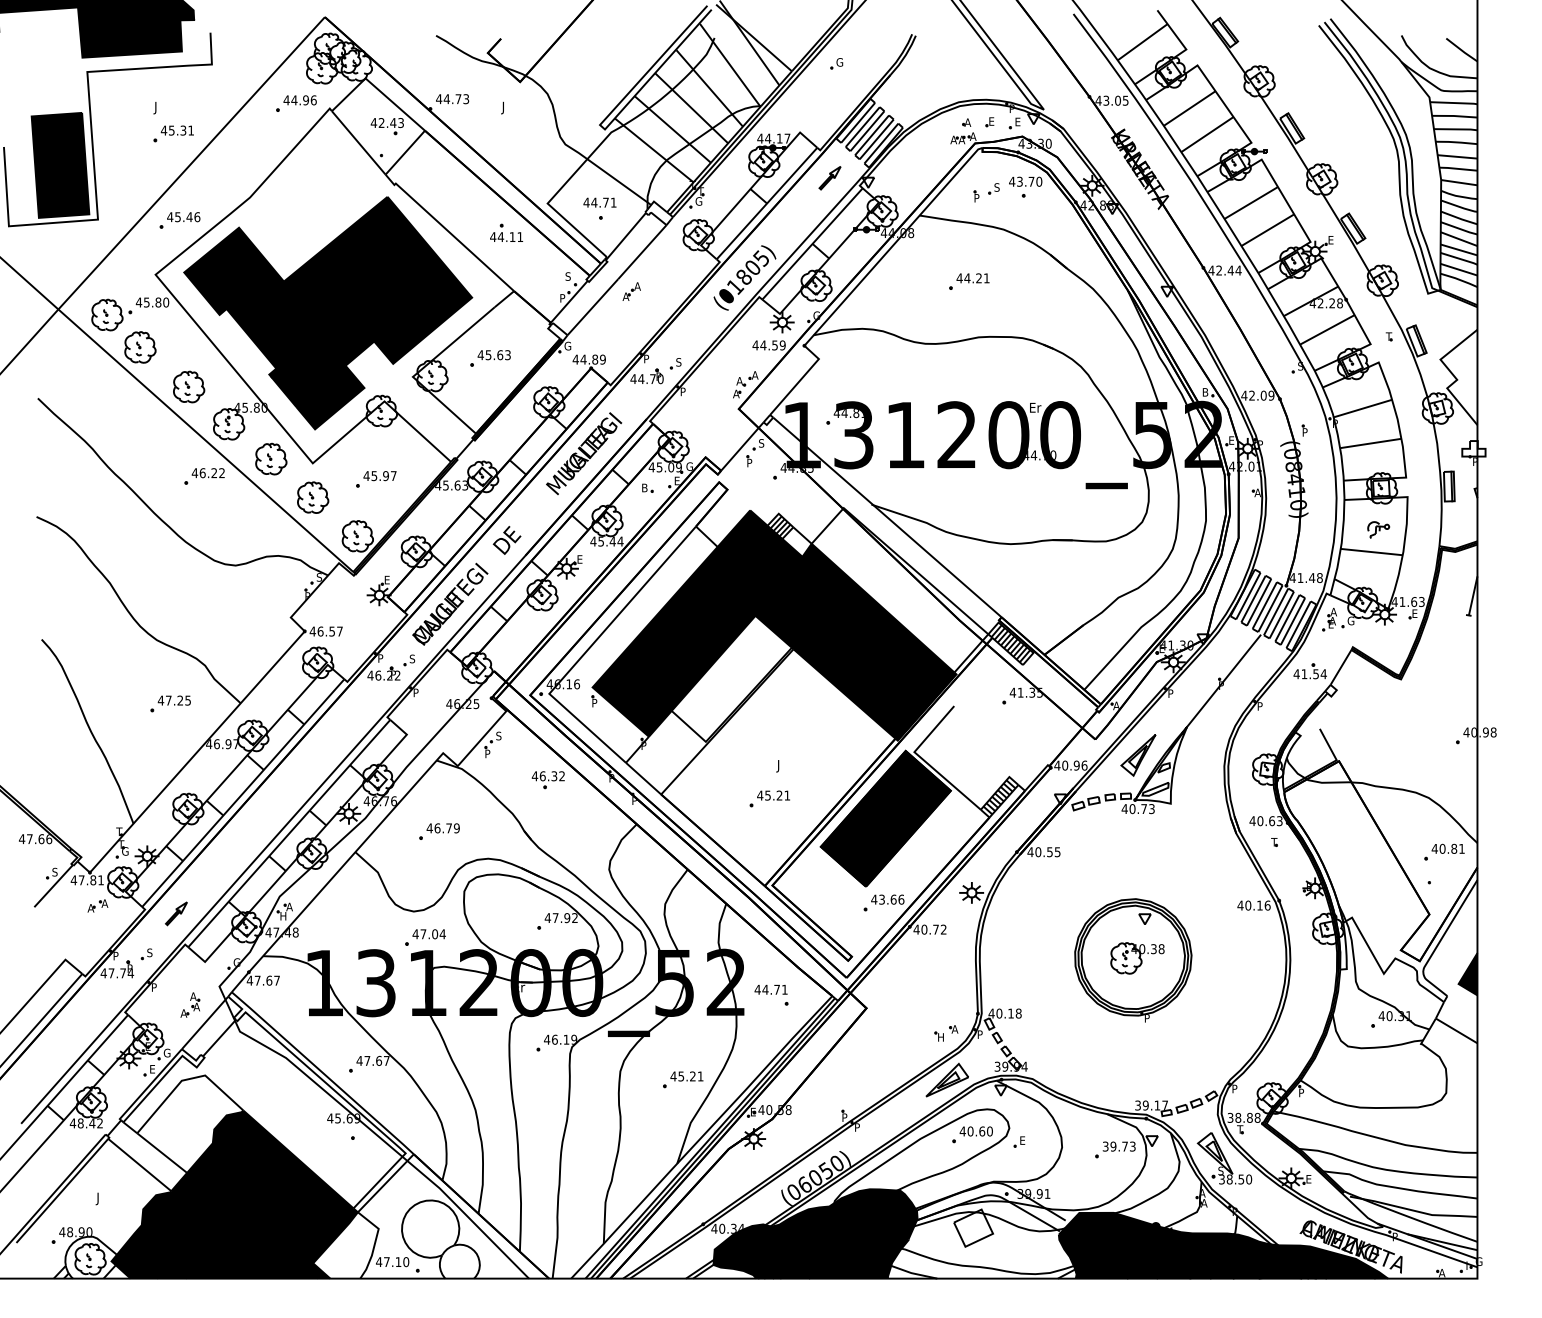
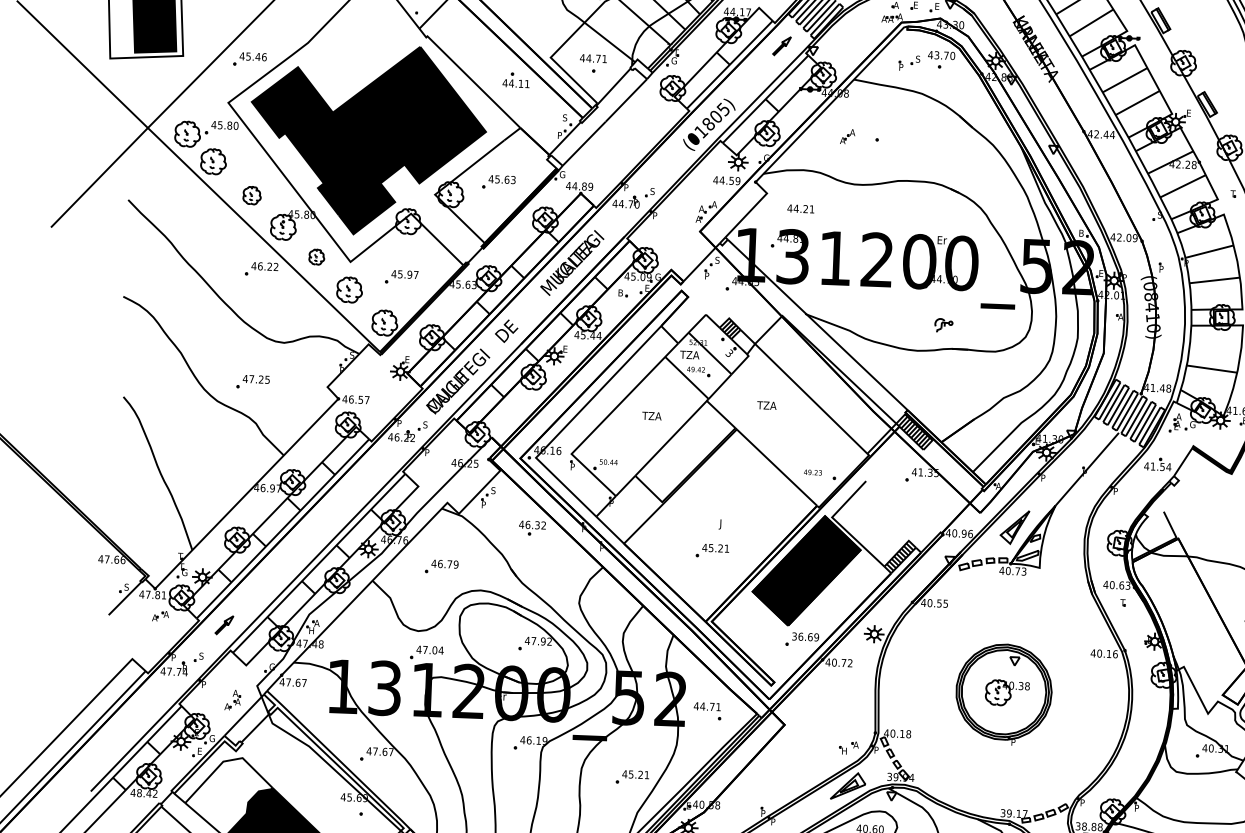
text: (972, 278) -> (800, 209), moved
part: (631, 291) -> (847, 136), moved
part: (189, 386) -> (252, 195), size x0.7
part: (271, 458) -> (316, 256), size x0.6
part: (1378, 529) -> (943, 325), moved
fill: (774, 625) -> (722, 409), removed
part: (170, 703) -> (253, 381), moved
text: (887, 899) -> (805, 636), 43.66 -> 36.69

